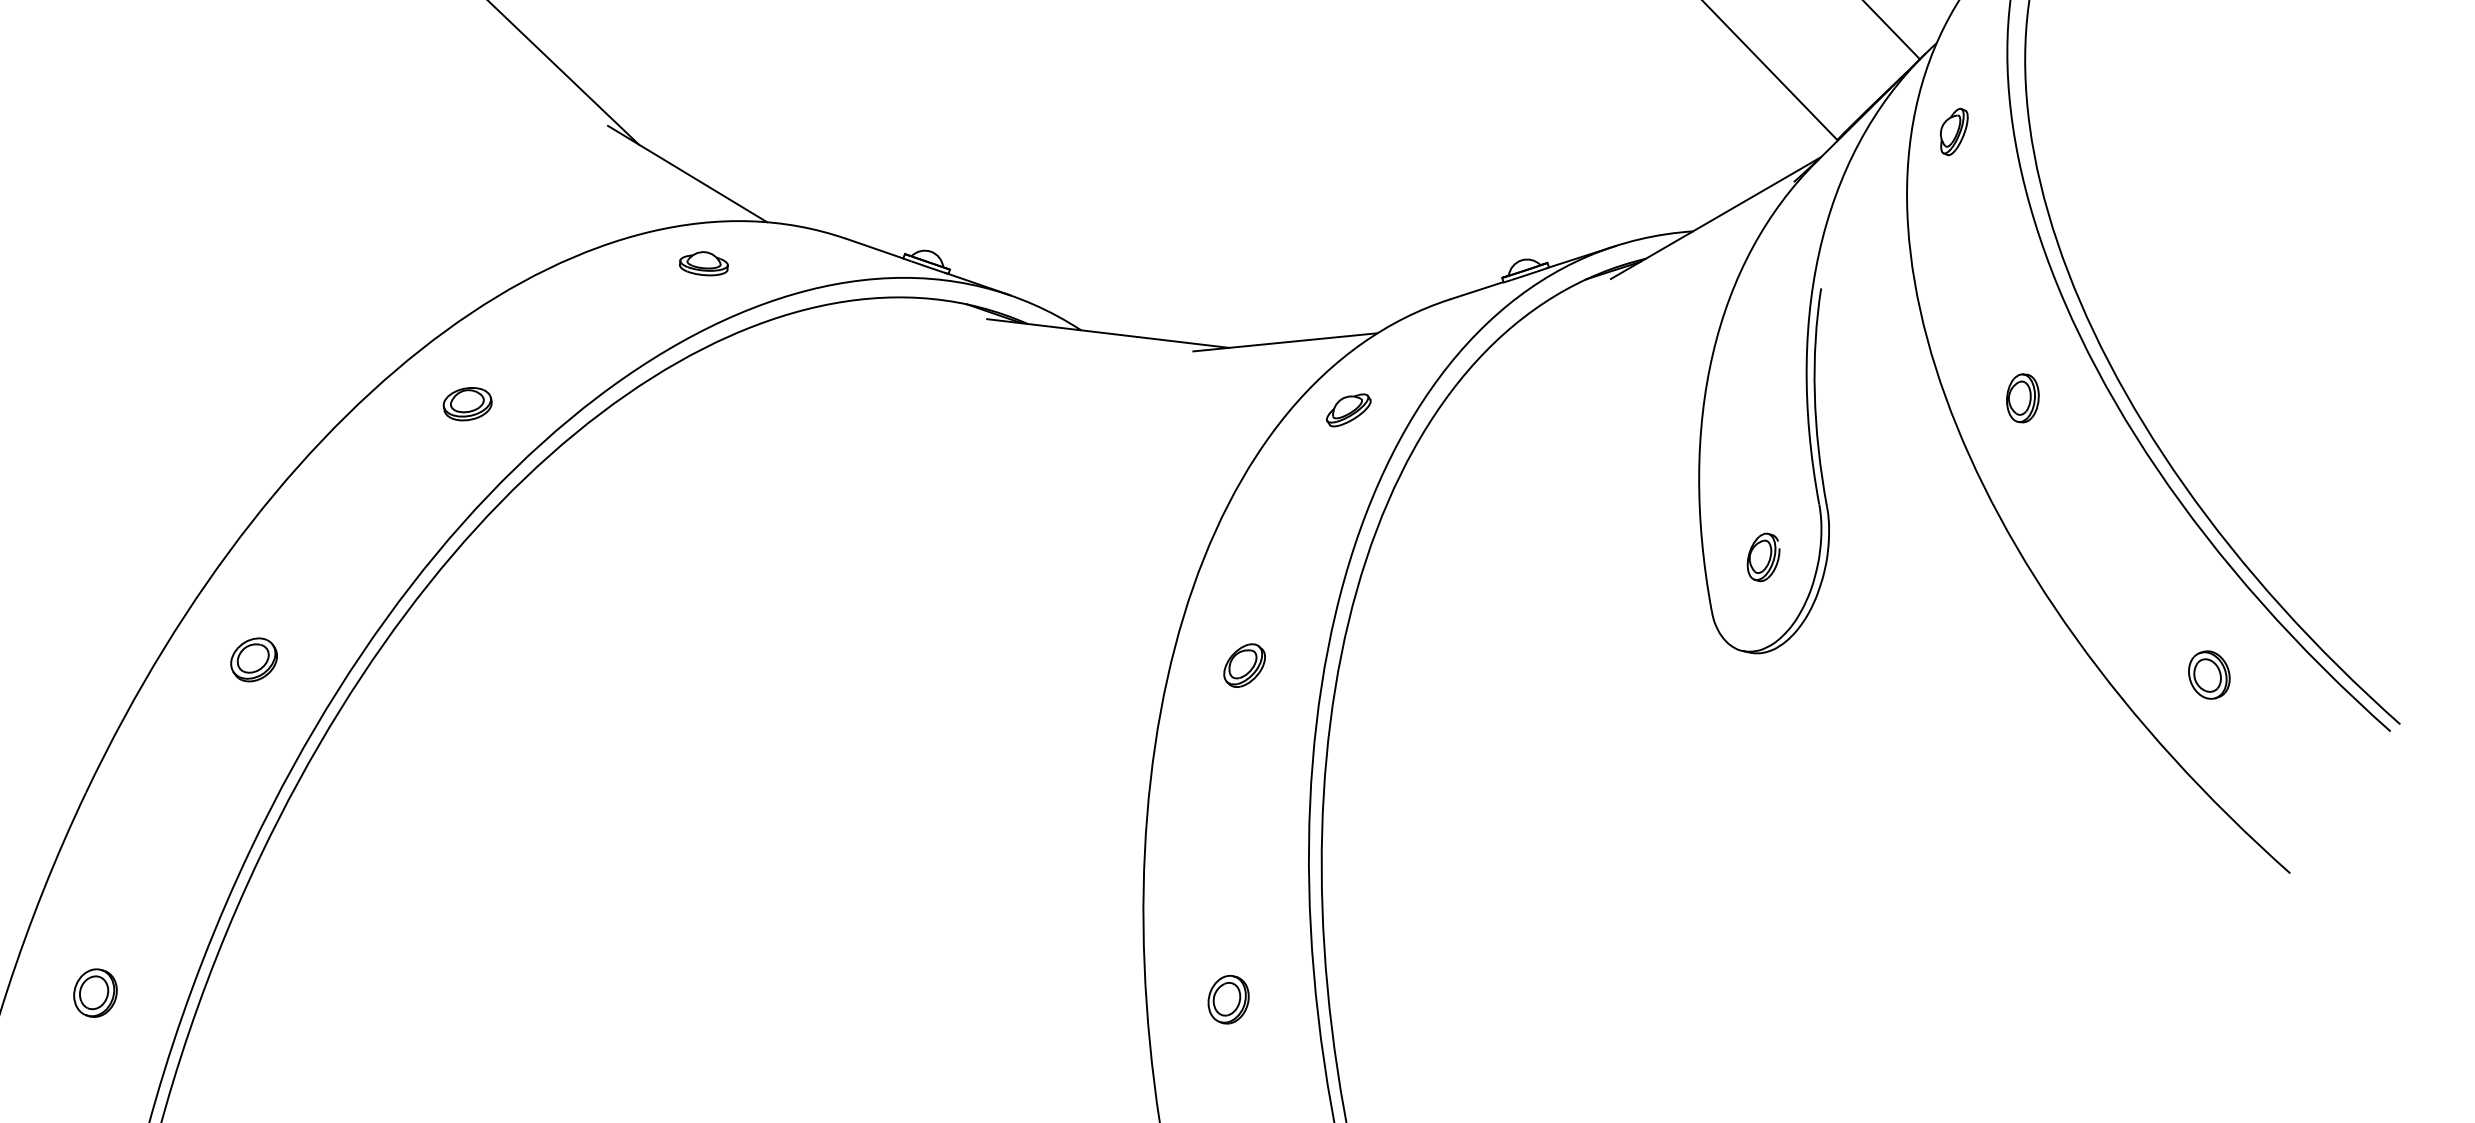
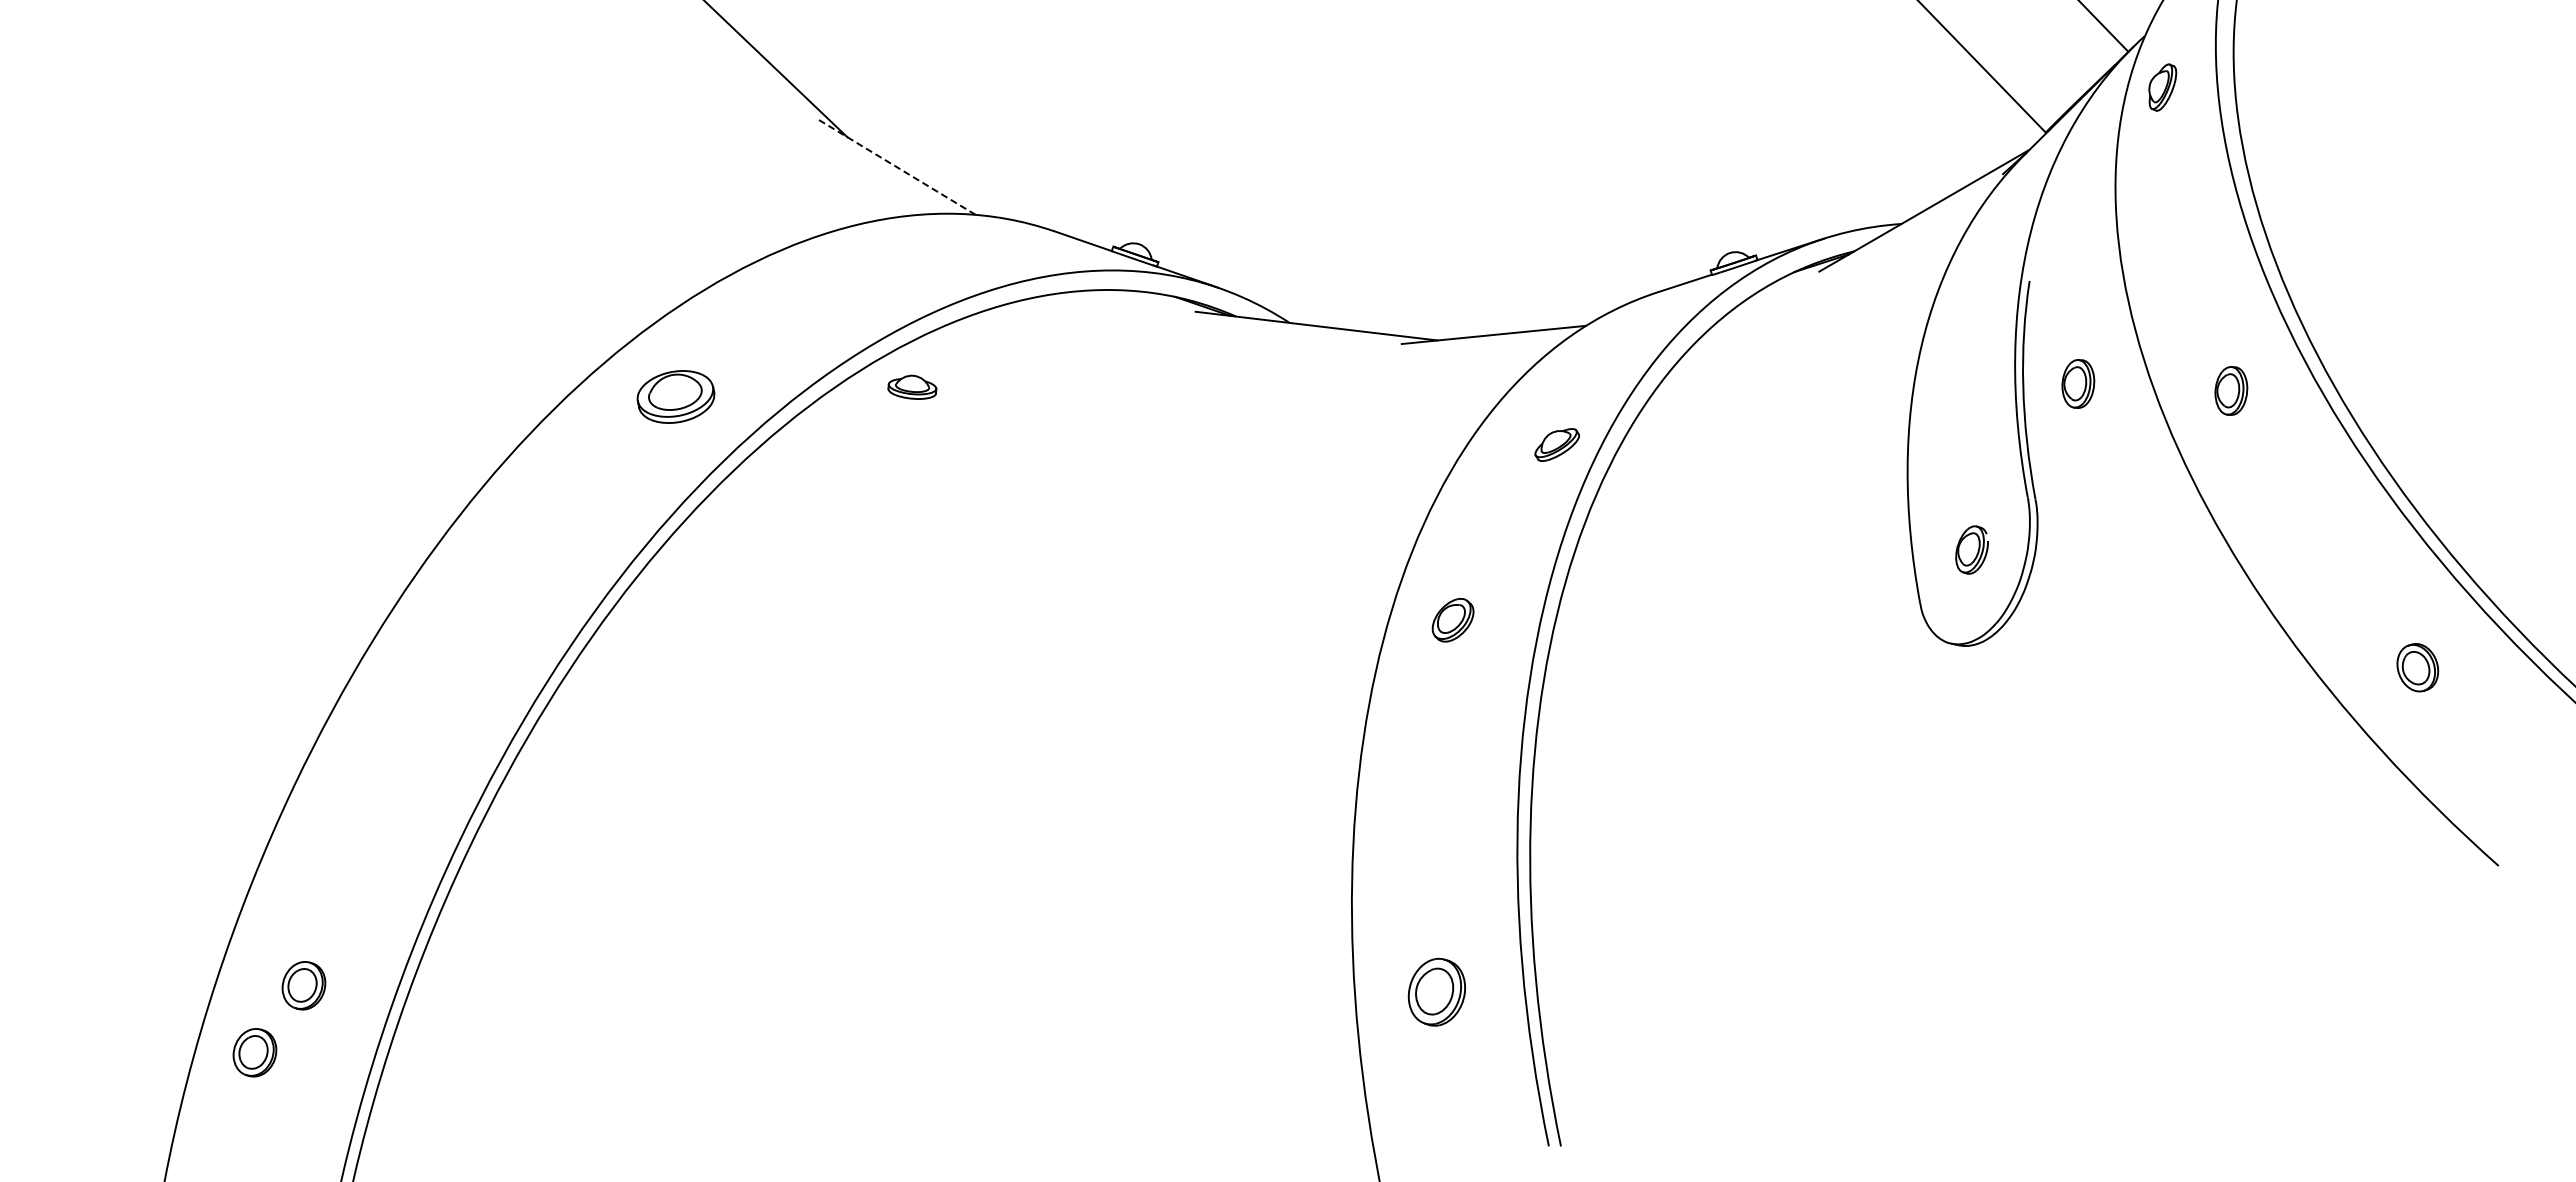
part: (1954, 131) -> (2162, 87), moved
line: (688, 173) -> (896, 166), solid -> dashed
part: (704, 262) -> (912, 386), moved
part: (1870, 390) -> (2078, 383), added
part: (468, 403) -> (676, 396), size x1.6
part: (1348, 409) -> (1556, 444), moved
part: (254, 659) -> (462, 652), removed
part: (1244, 665) -> (1452, 620), moved
part: (1229, 999) -> (1437, 992), size x1.4
part: (46, 1059) -> (254, 1052), added

